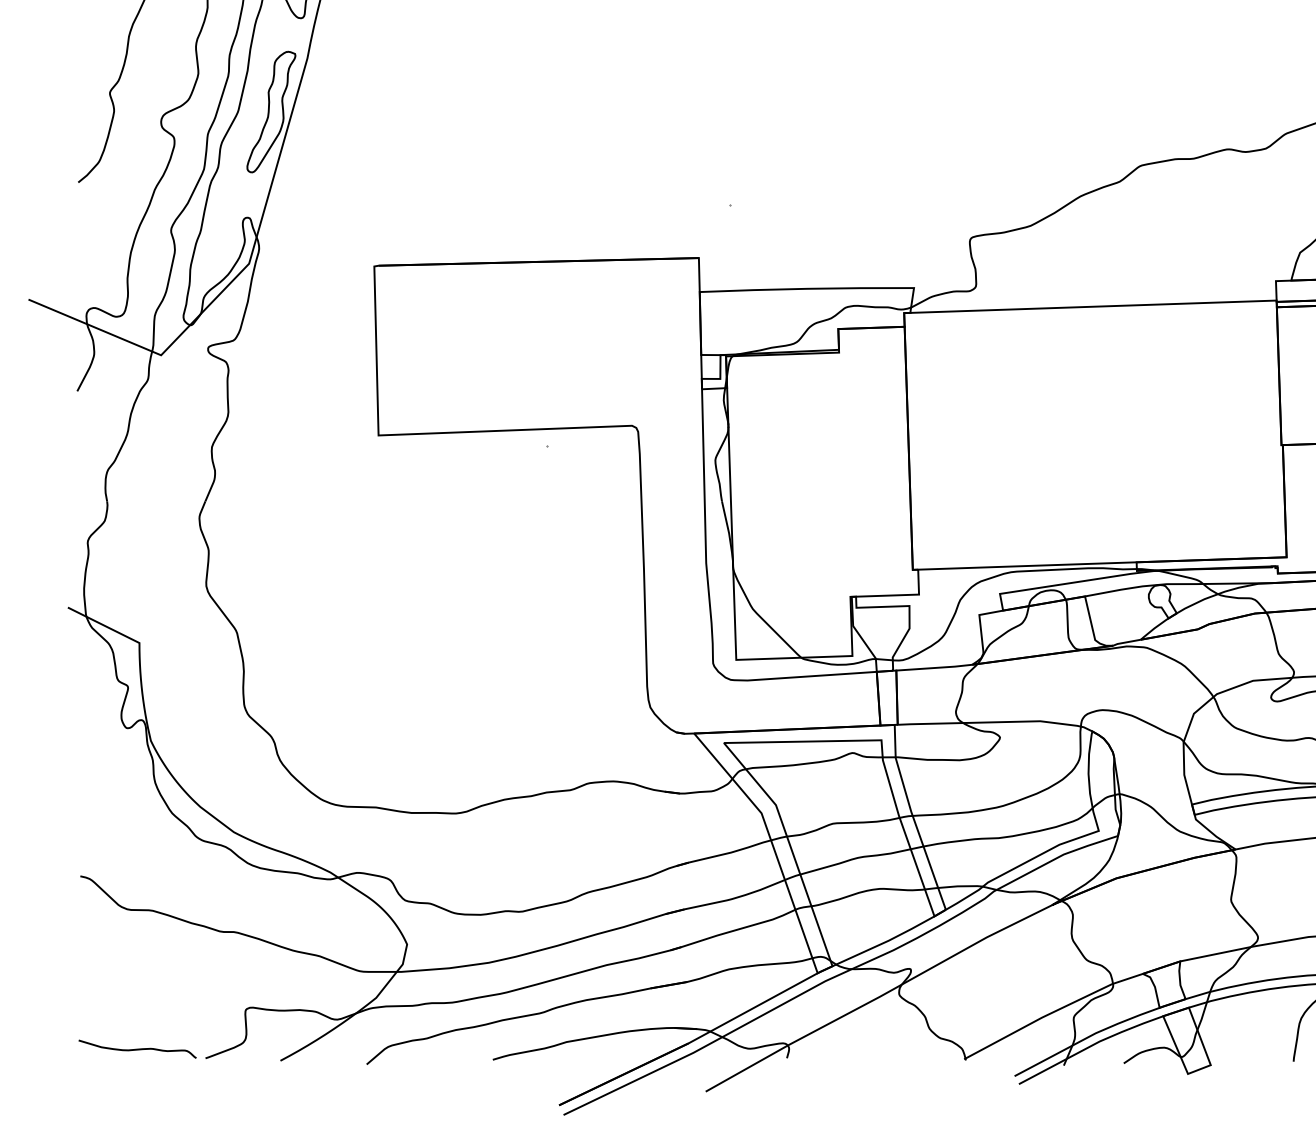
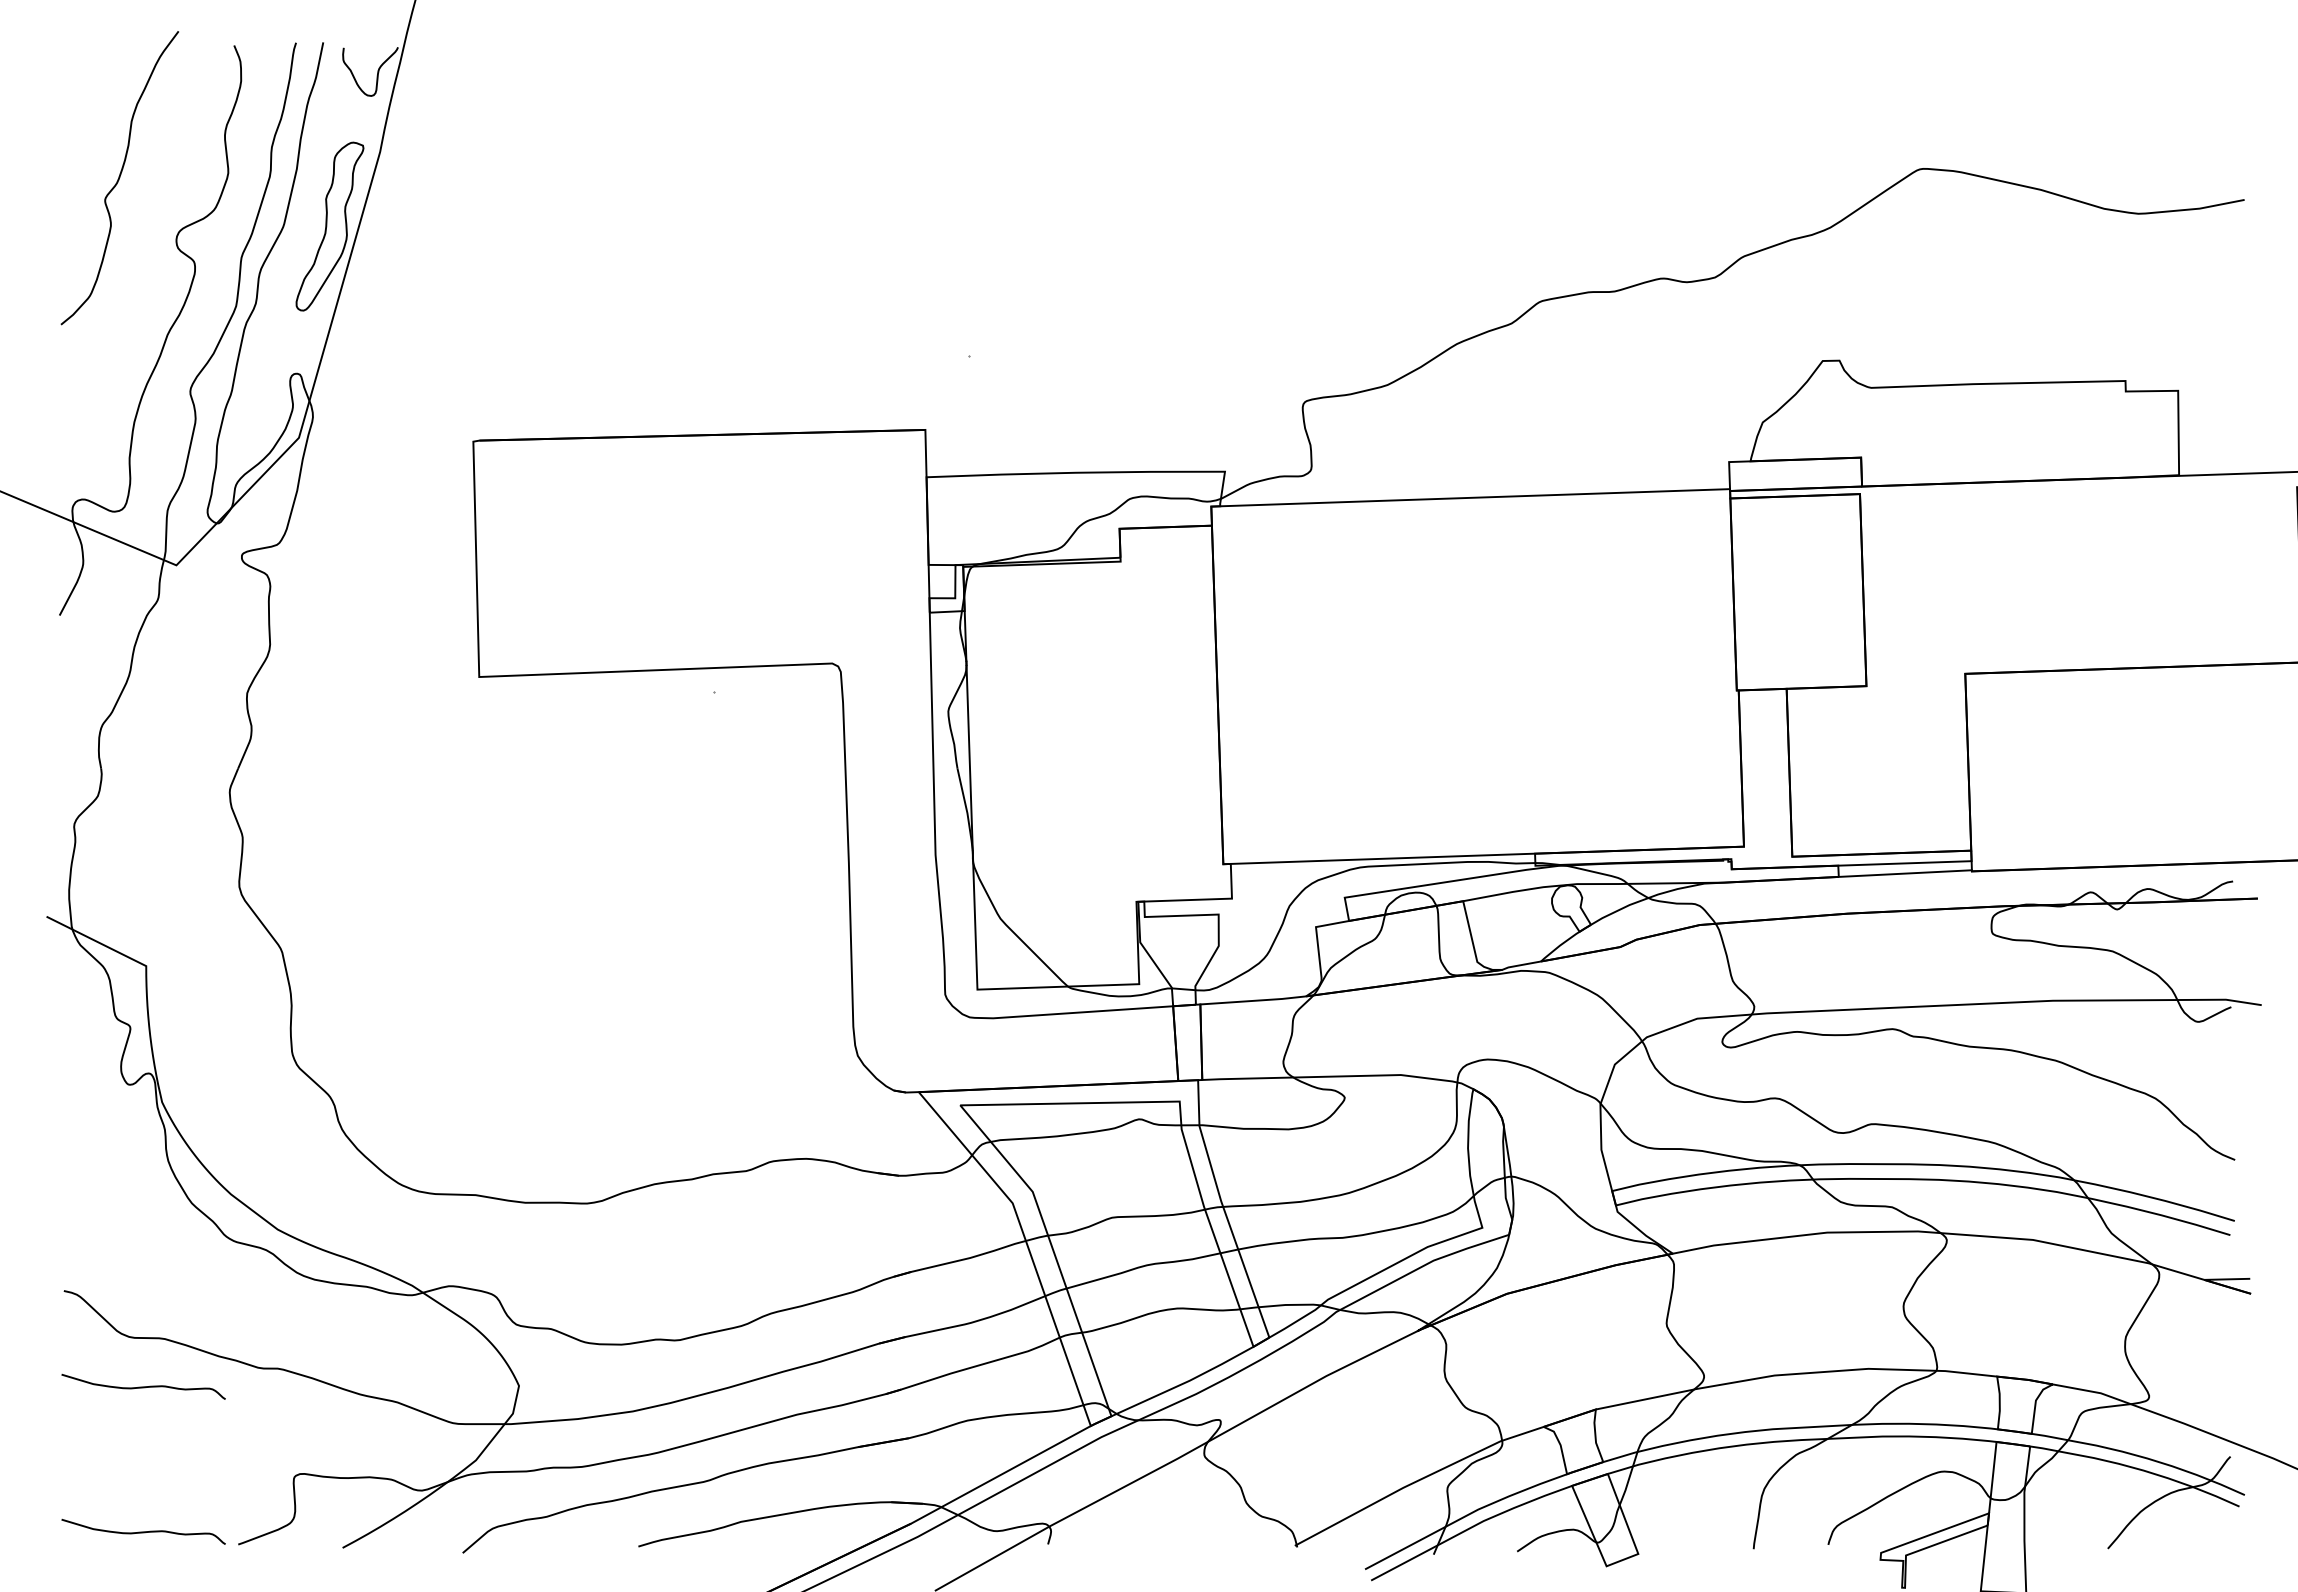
curve: (137, 944) -> (143, 1386), added

